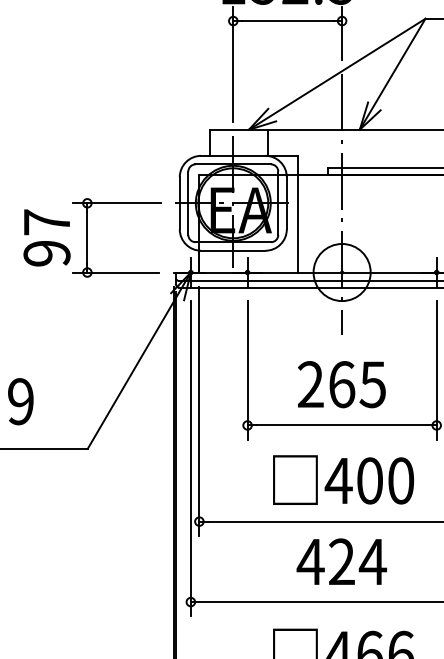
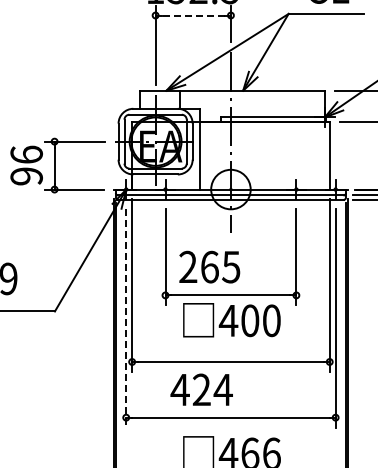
line: (288, 21) -> (193, 15), solid -> dashed
text: (46, 221) -> (26, 154), 97 -> 96
text: (341, 383) -> (209, 266), moved
line: (191, 458) -> (126, 318), solid -> dashed
text: (342, 480) -> (231, 320), moved
text: (341, 561) -> (201, 389), moved

